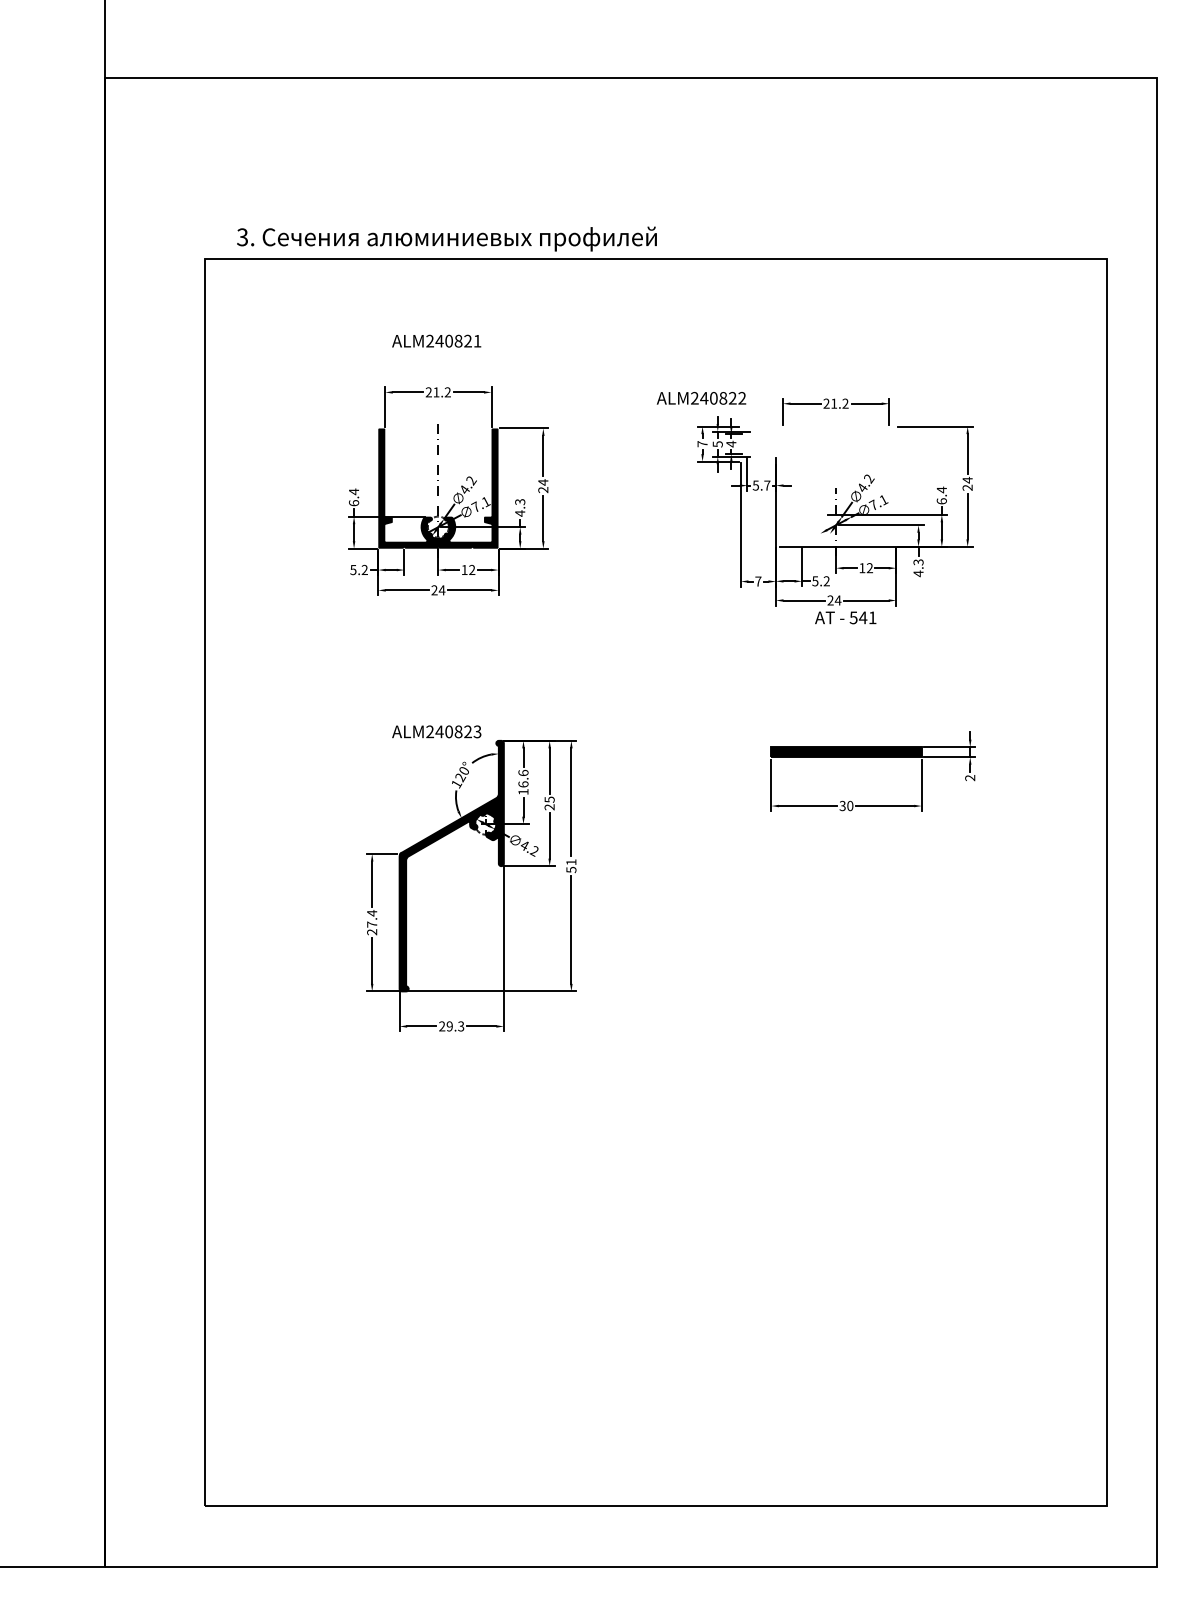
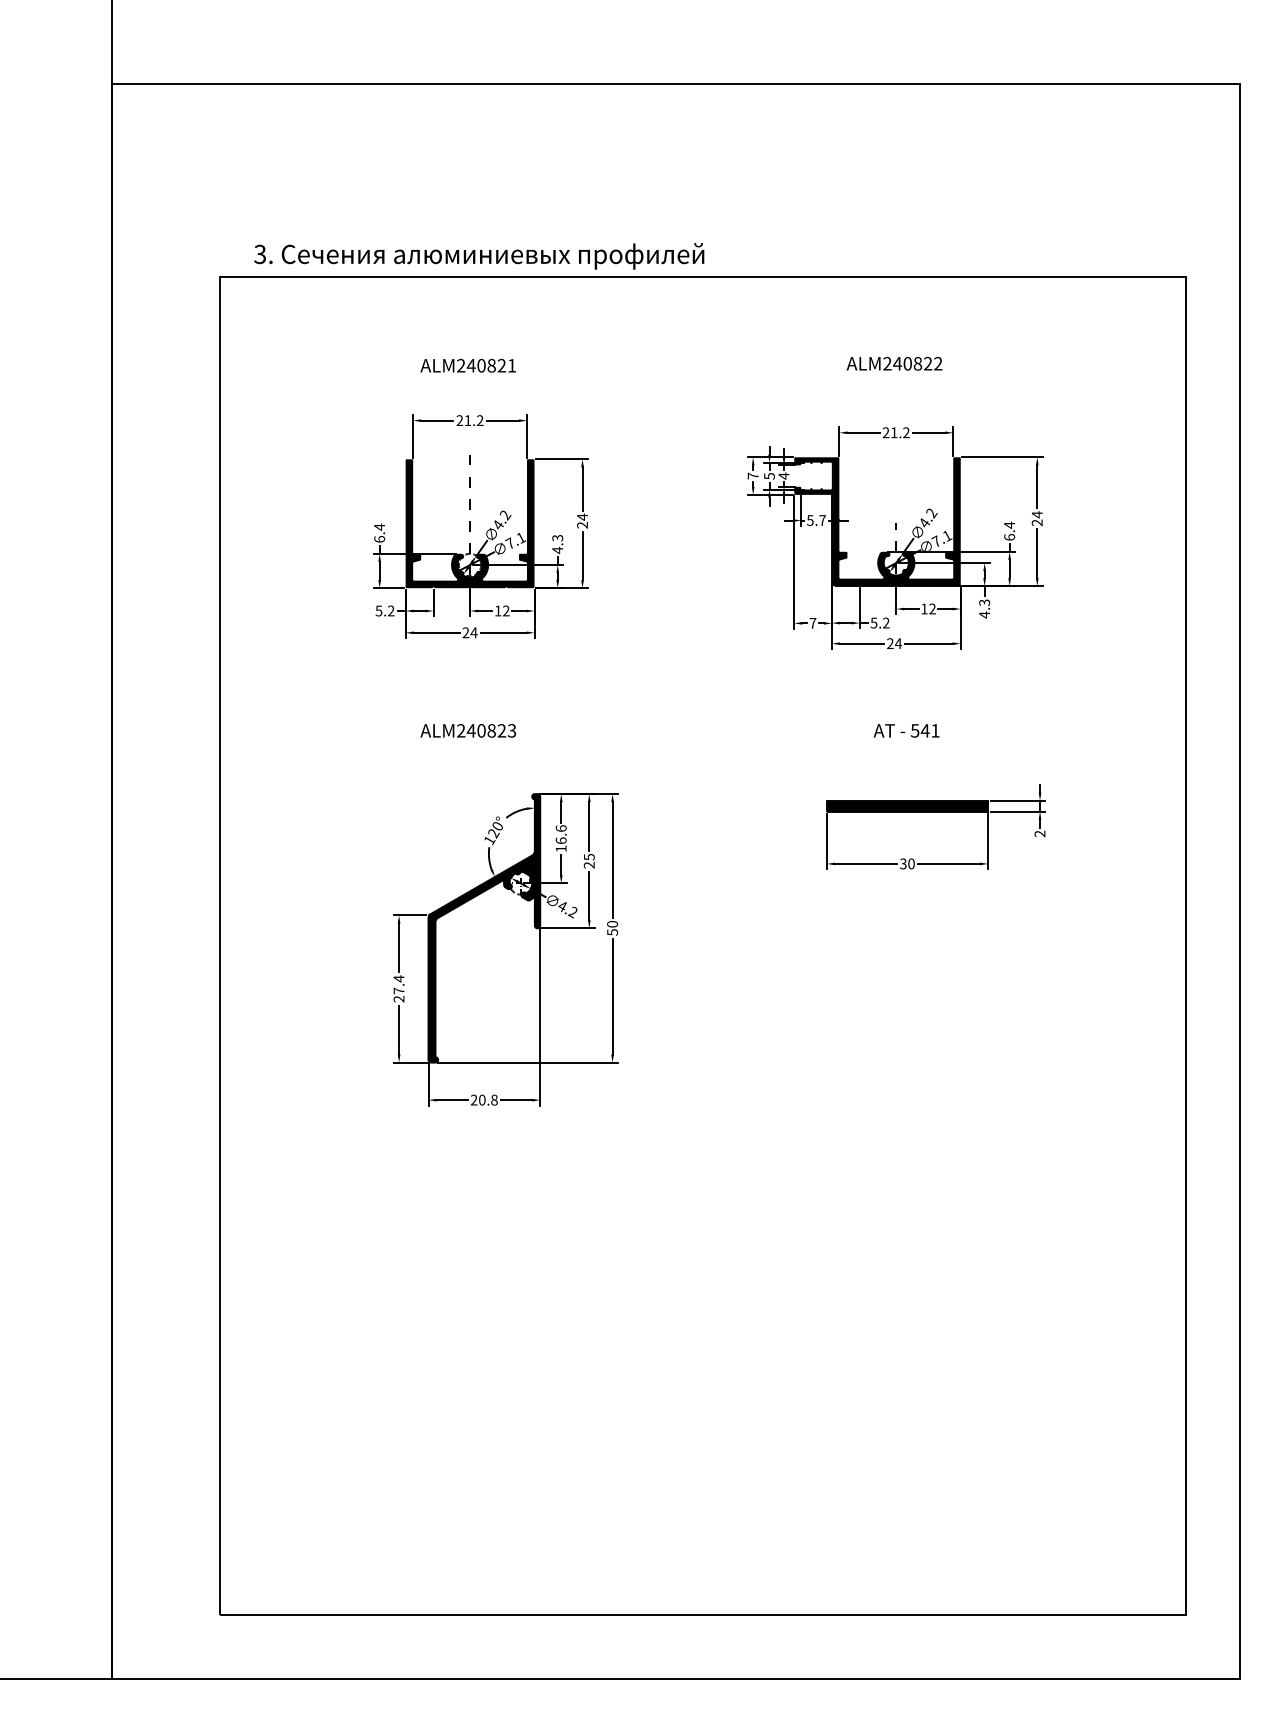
text: (701, 398) -> (894, 363), moved
fill: (818, 486) -> (877, 521), added
text: (845, 617) -> (906, 730), moved
text: (436, 731) -> (468, 730), moved
text: (571, 862) -> (612, 924), 51 -> 50
text: (455, 1026) -> (488, 1100), 29.3 -> 20.8

